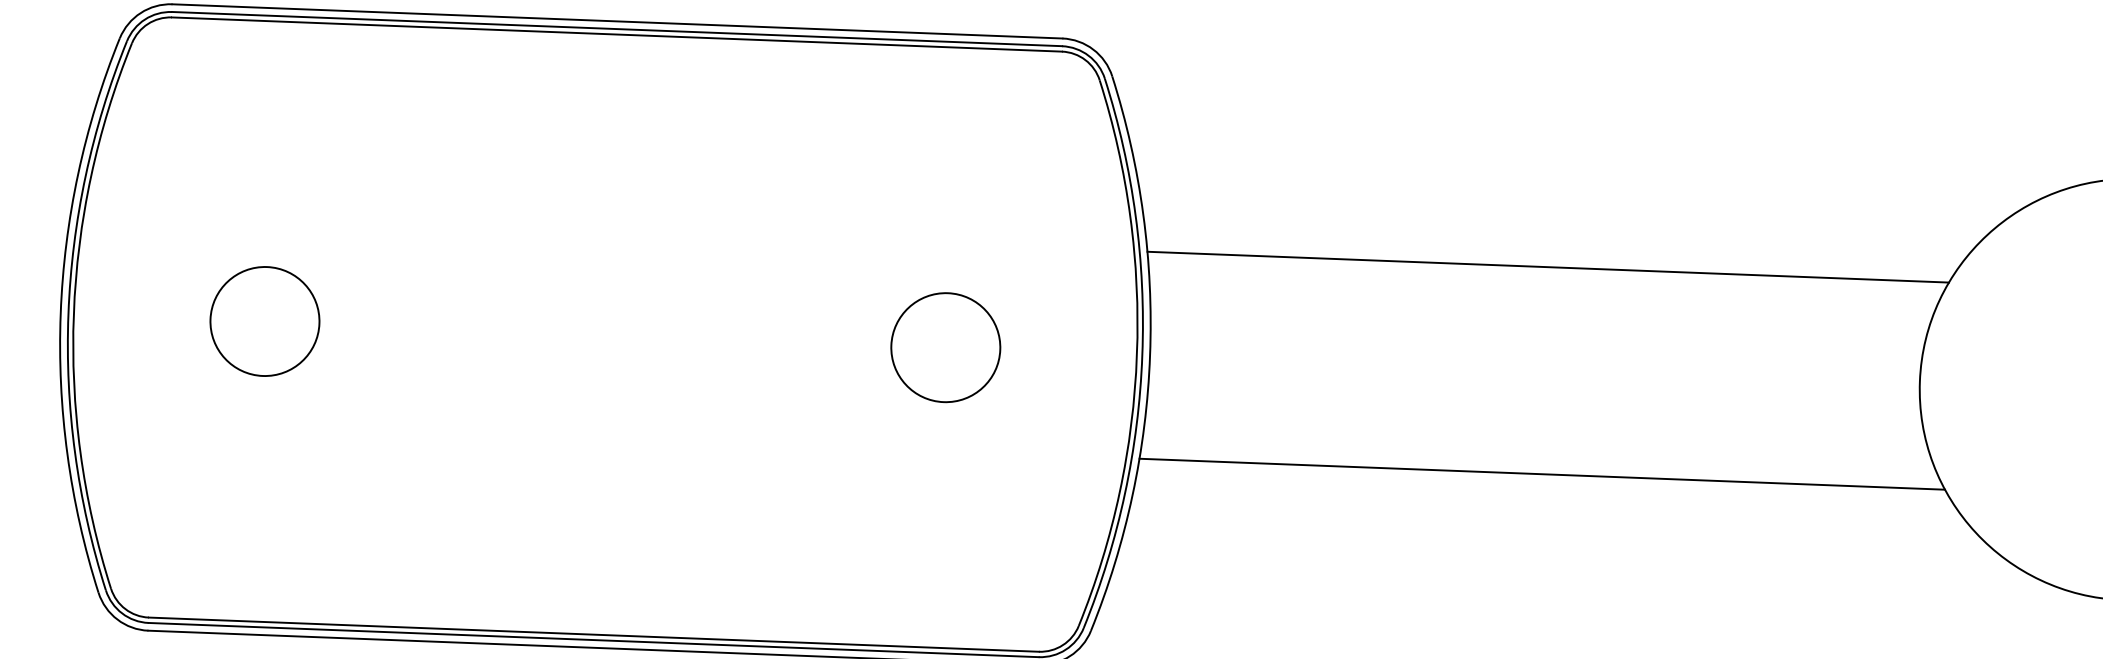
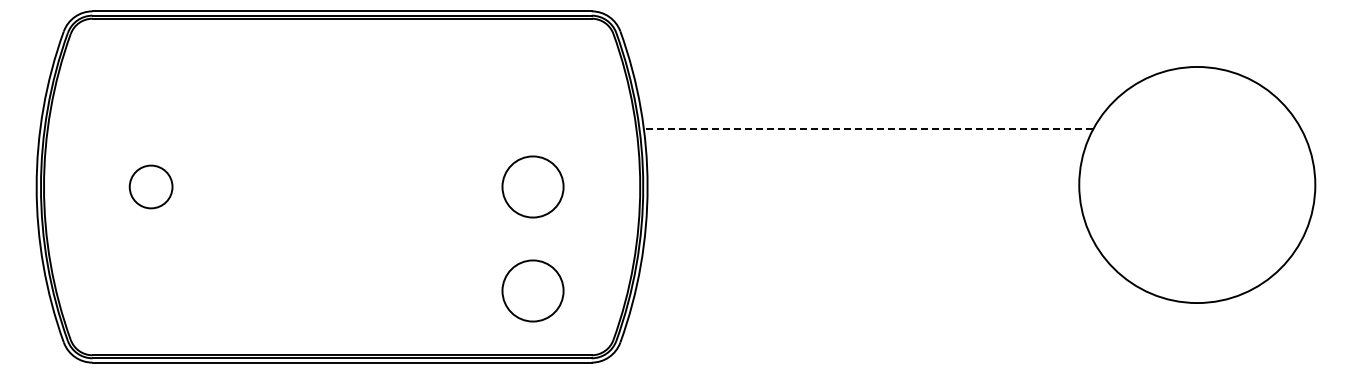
line: (1547, 266) -> (868, 128), solid -> dashed
circle: (263, 320) -> (150, 186), size x0.7
line: (1541, 475) -> (869, 245), removed
circle: (937, 532) -> (532, 290), added

